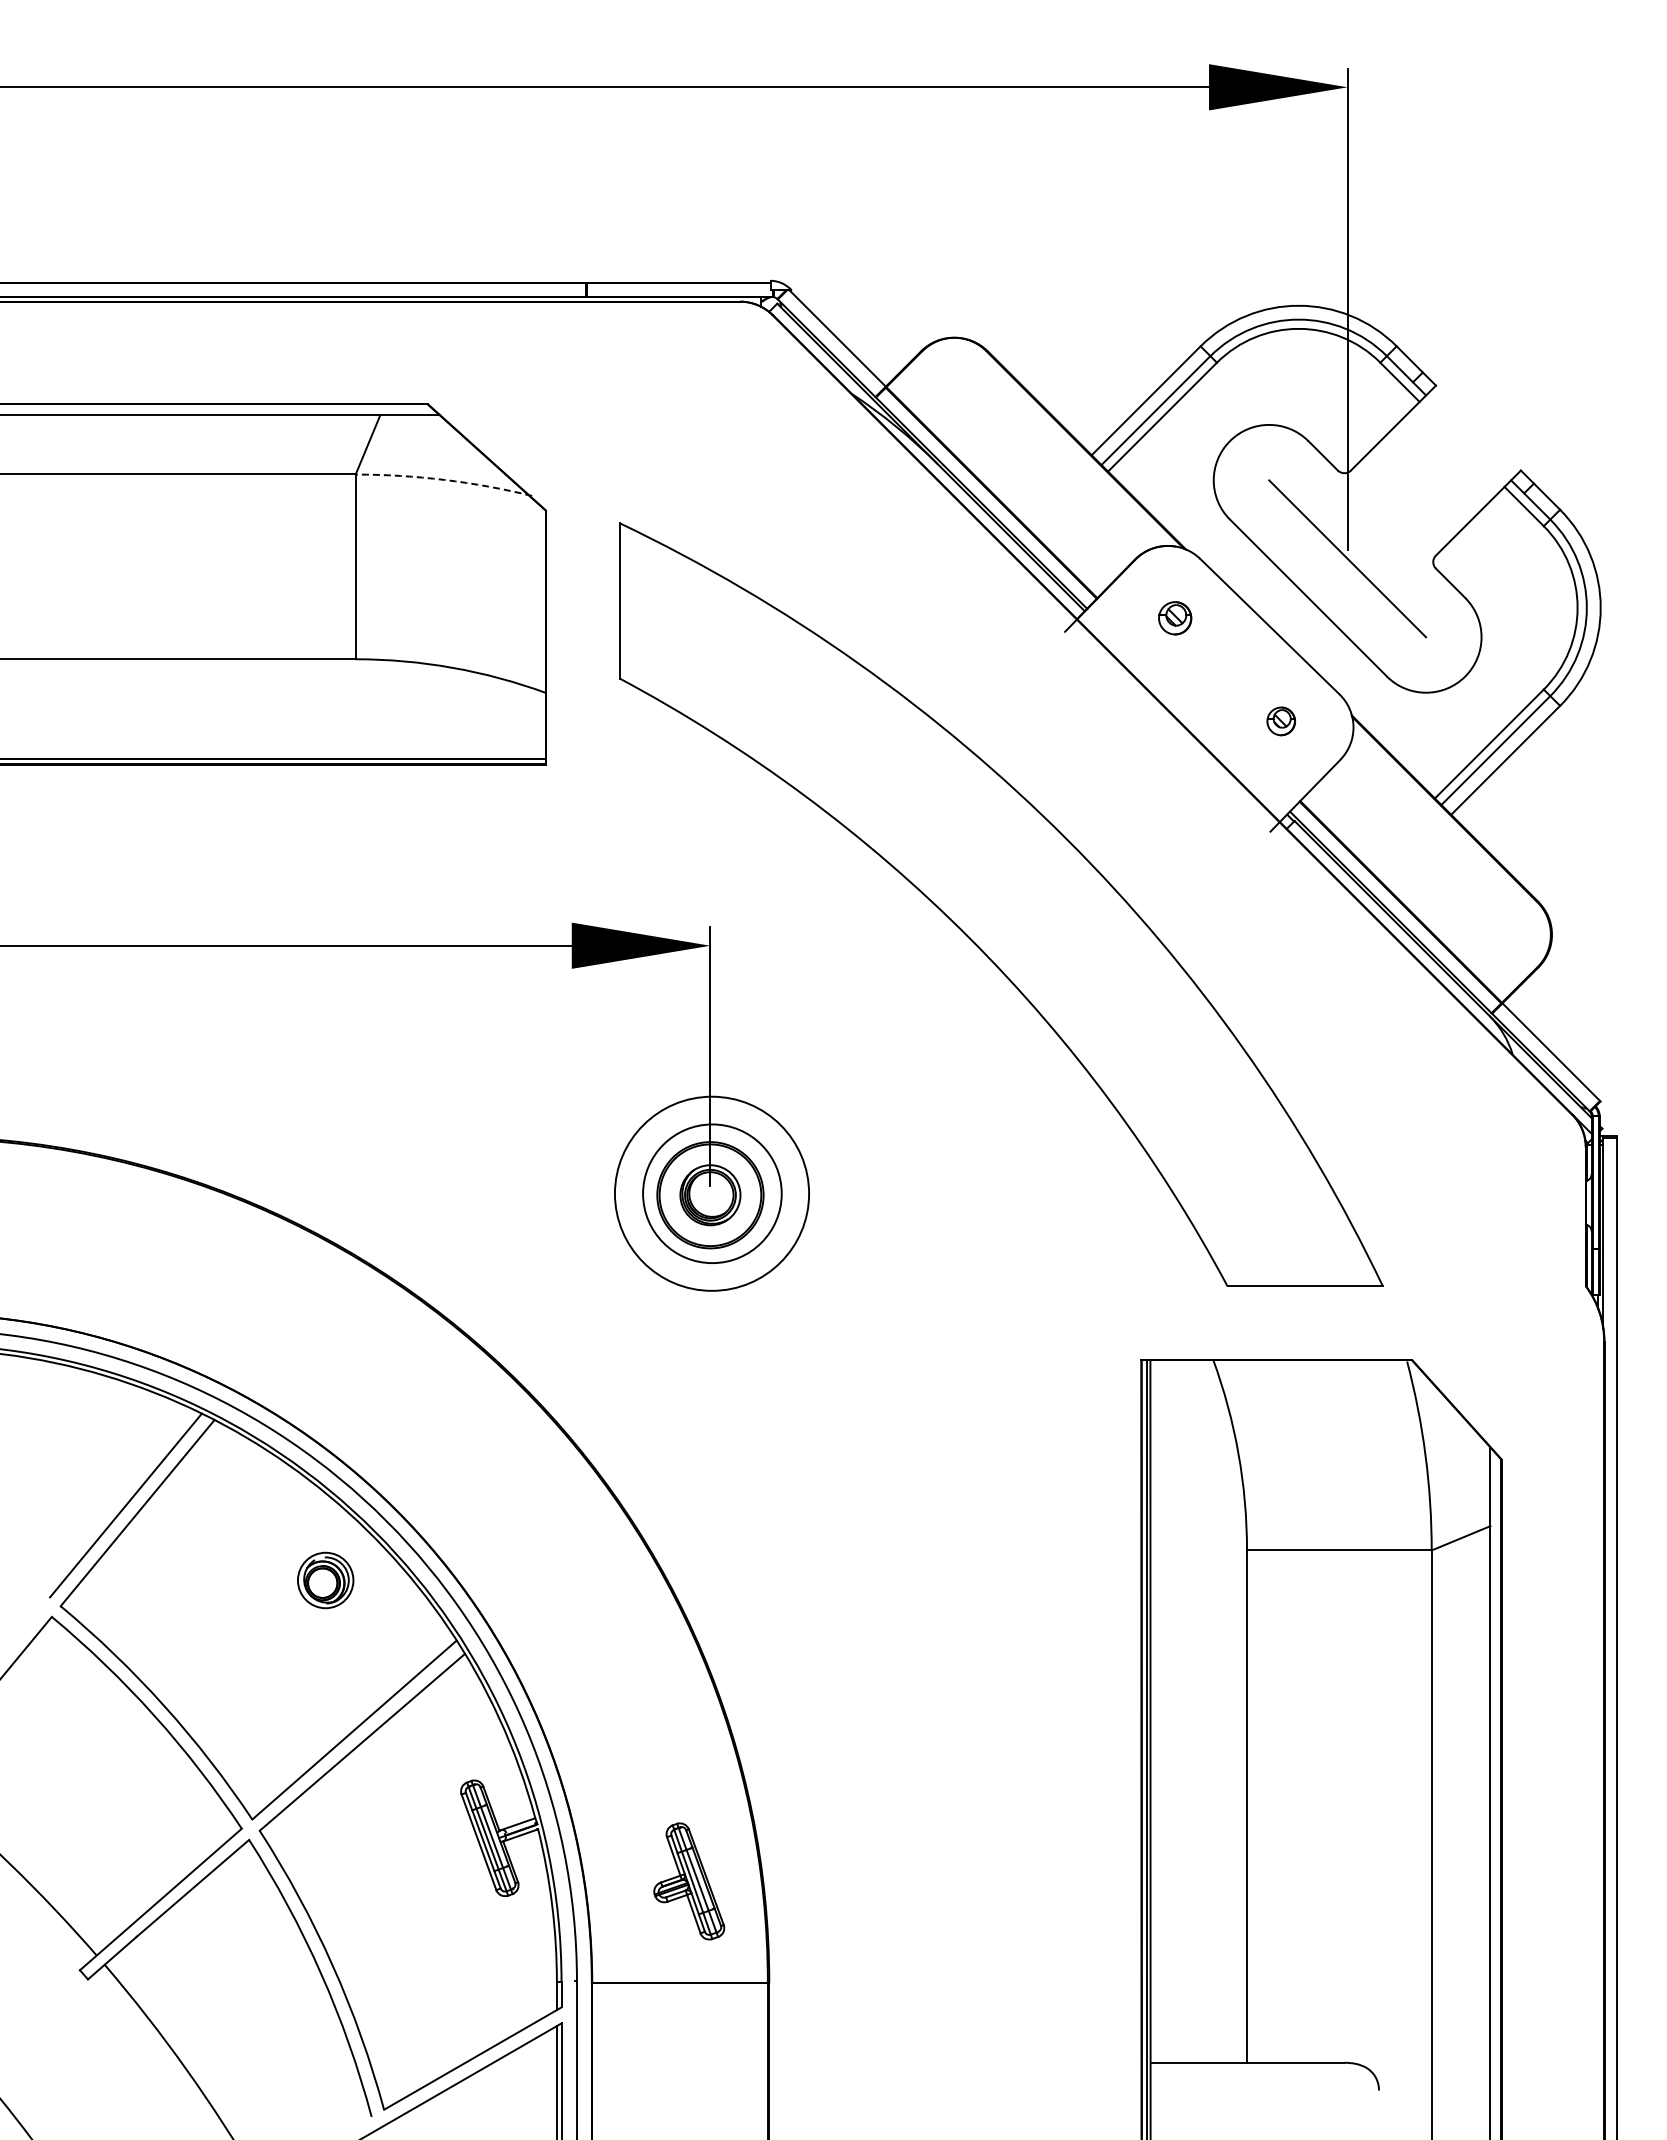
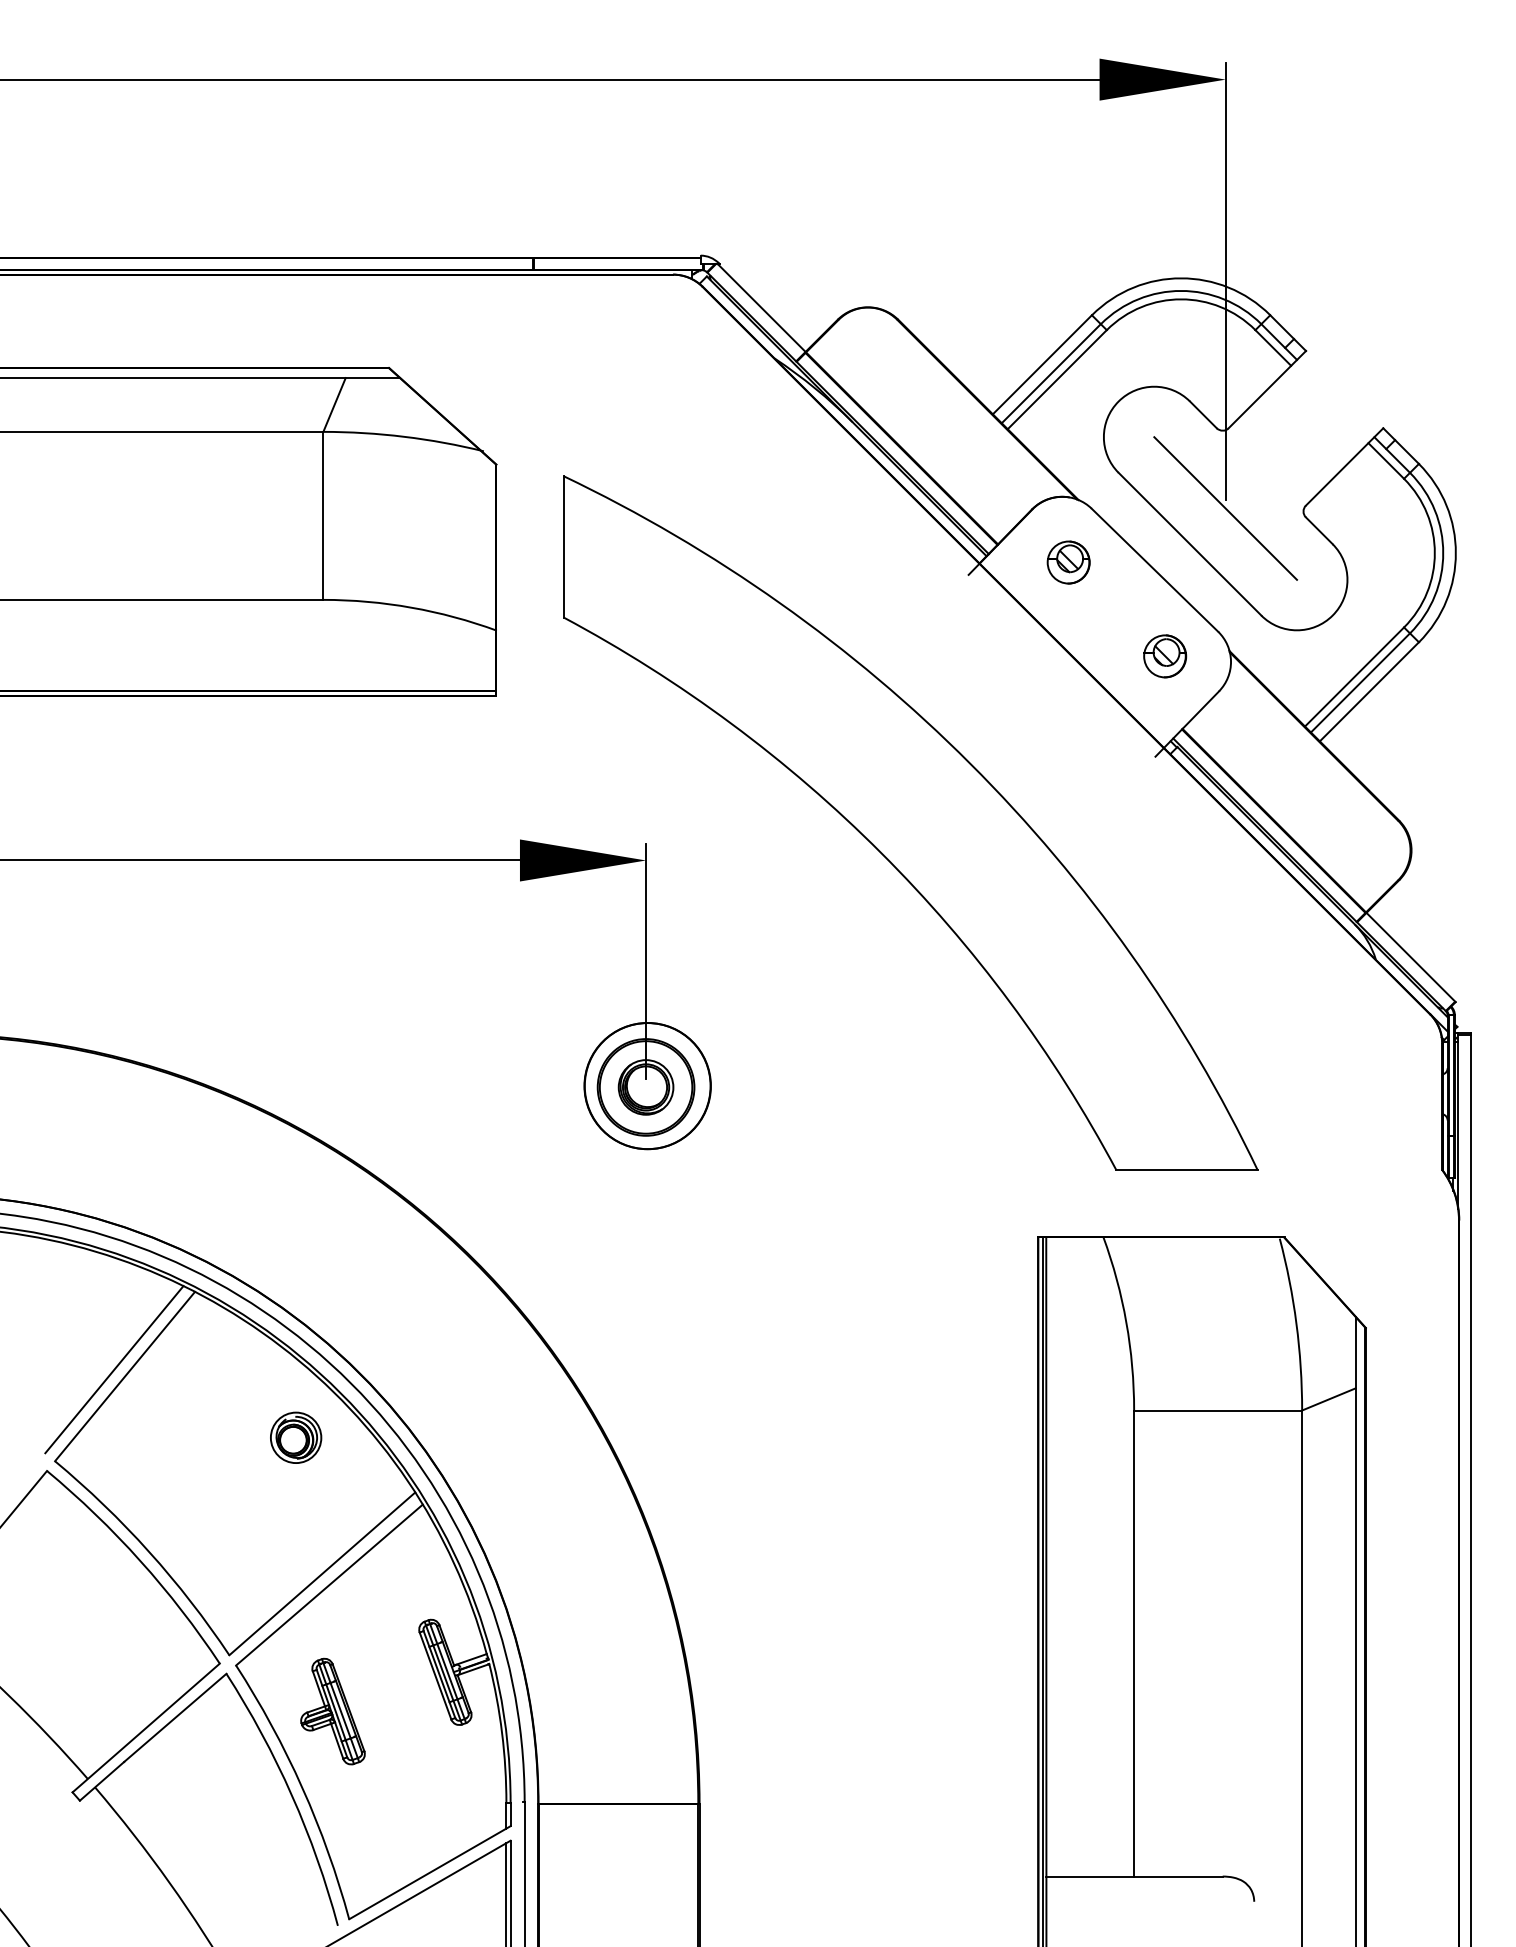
arc: (444, 479) -> (404, 436), dashed -> solid
part: (1175, 618) -> (1069, 562), size x1.43
part: (1281, 721) -> (1165, 656), size x1.67
circle: (711, 1193) -> (647, 1085), size x0.71
part: (689, 1881) -> (333, 1711), moved

